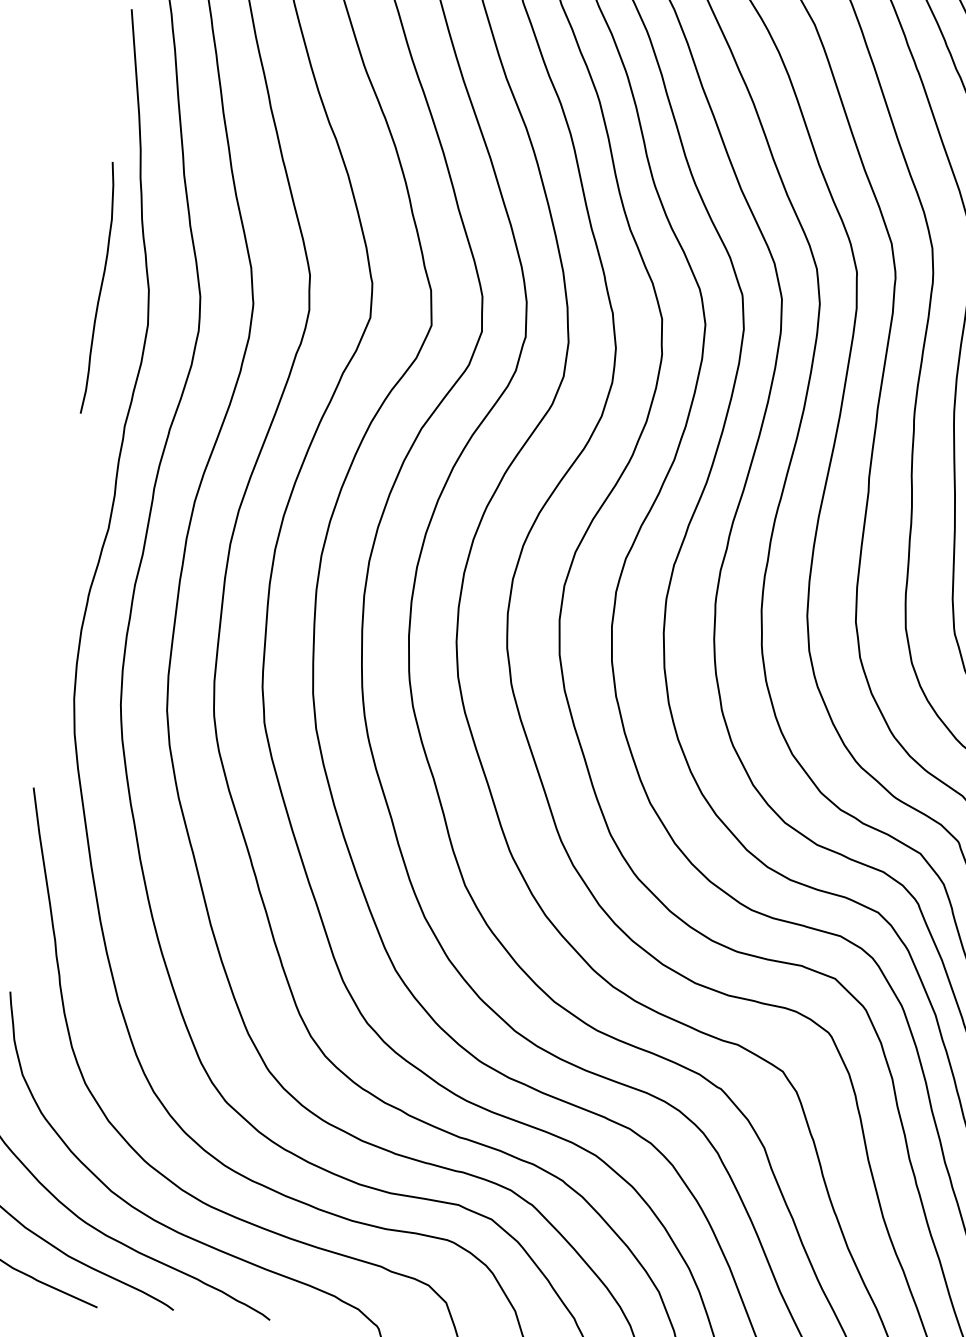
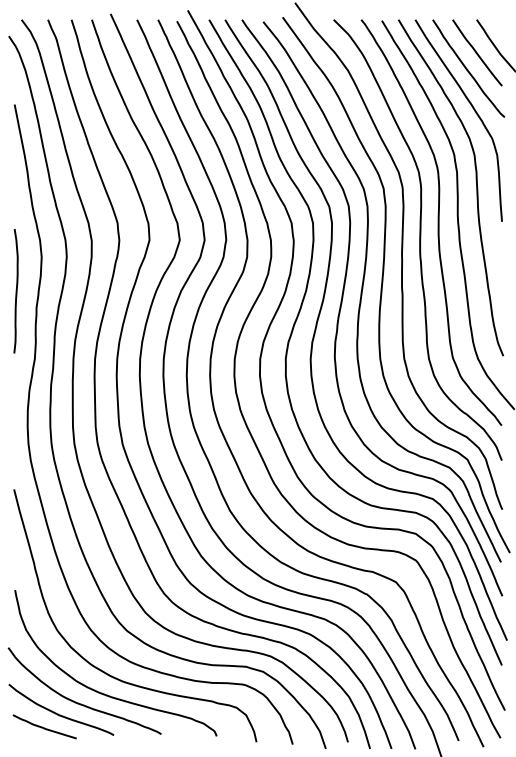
curve: (98, 288) -> (15, 291), moved

